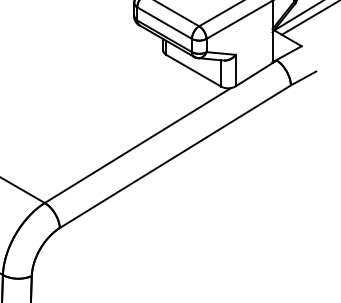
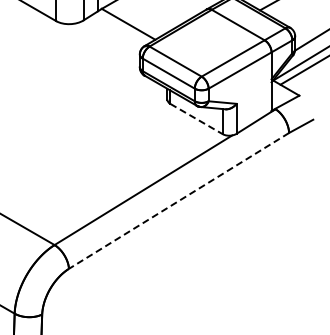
line: (194, 71) -> (197, 119), solid -> dashed
line: (174, 157) -> (178, 201), solid -> dashed

